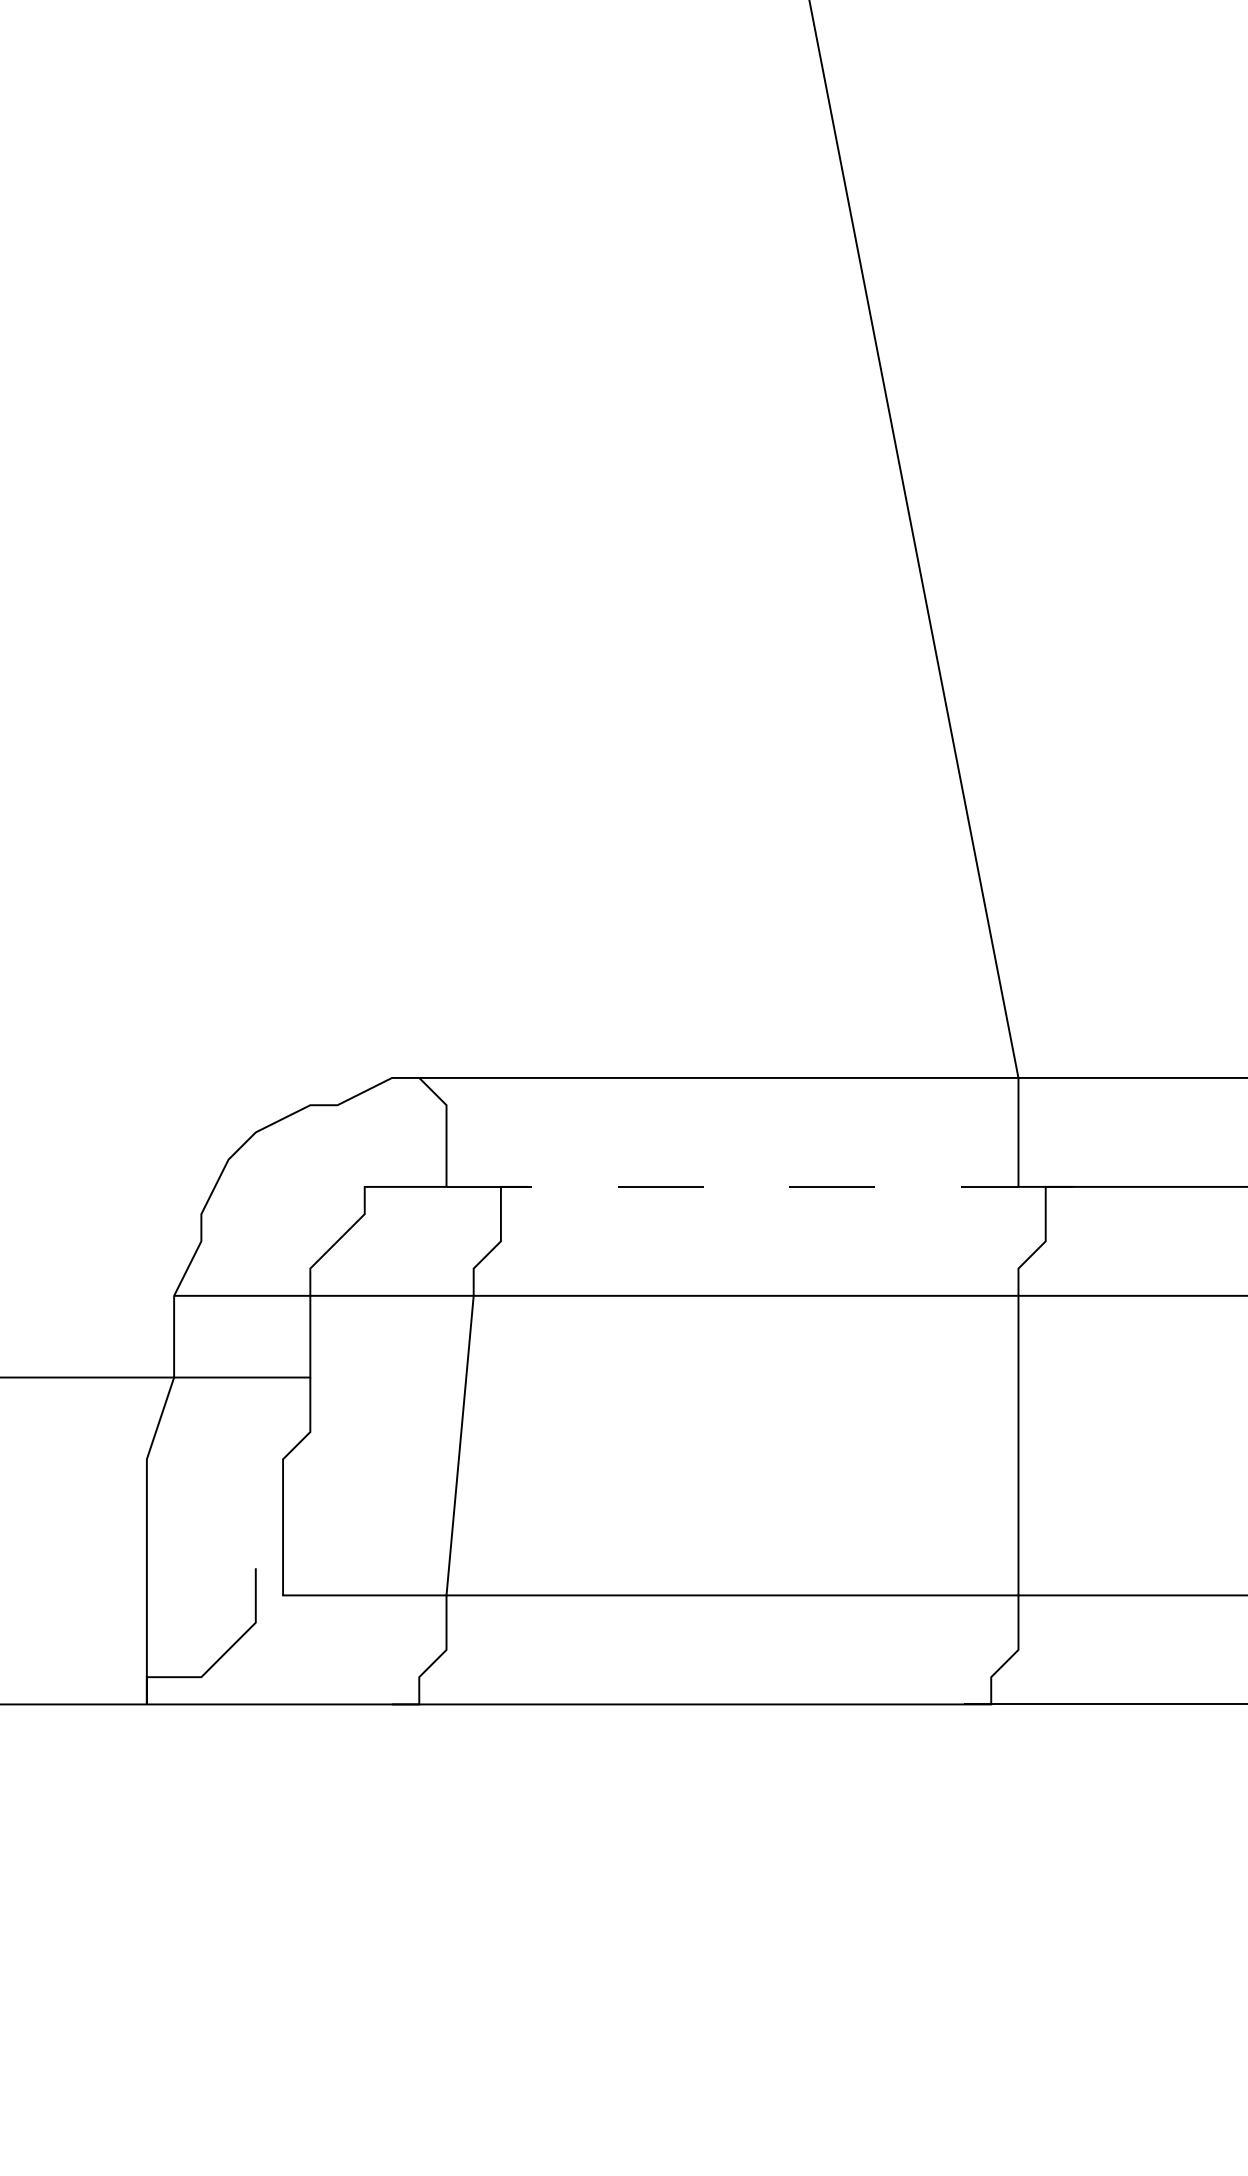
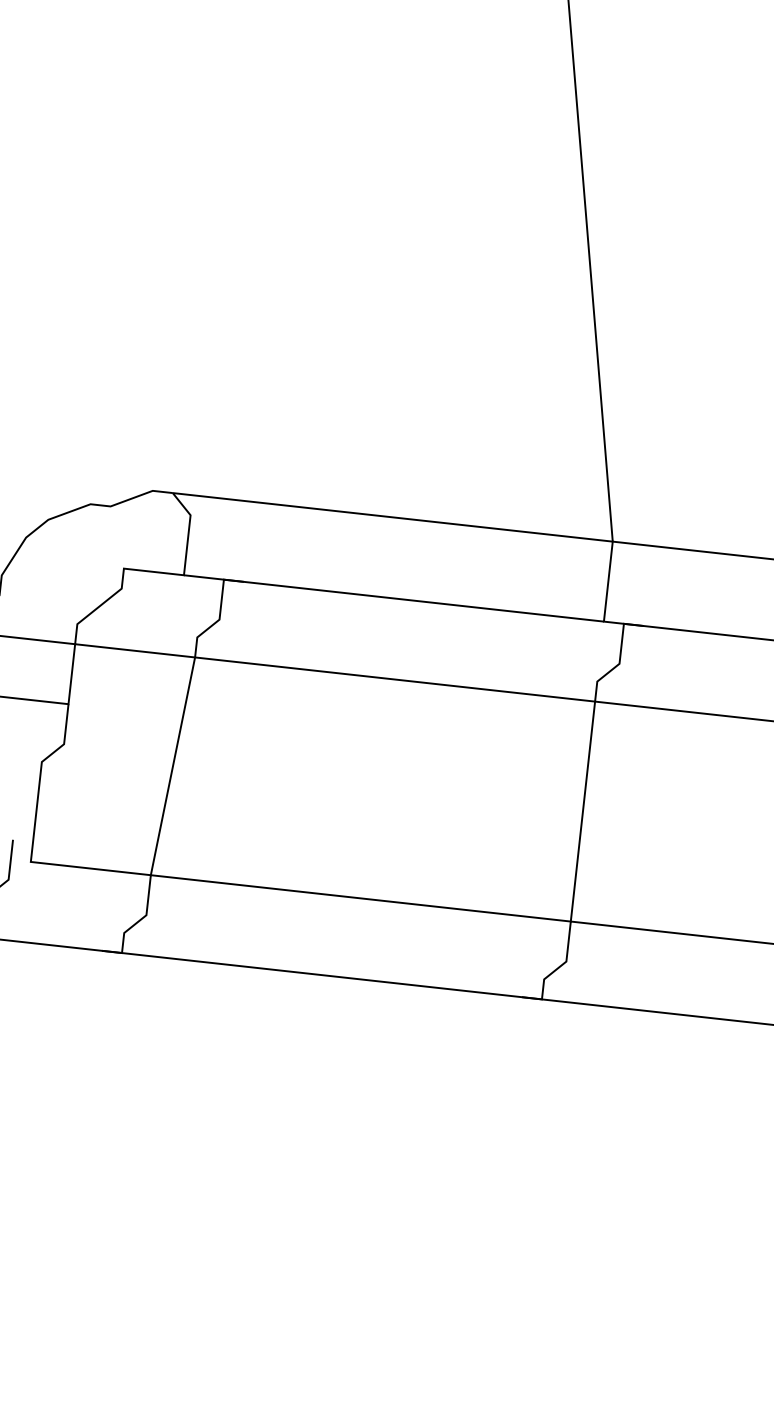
line: (732, 1186) -> (393, 598), dashed -> solid

